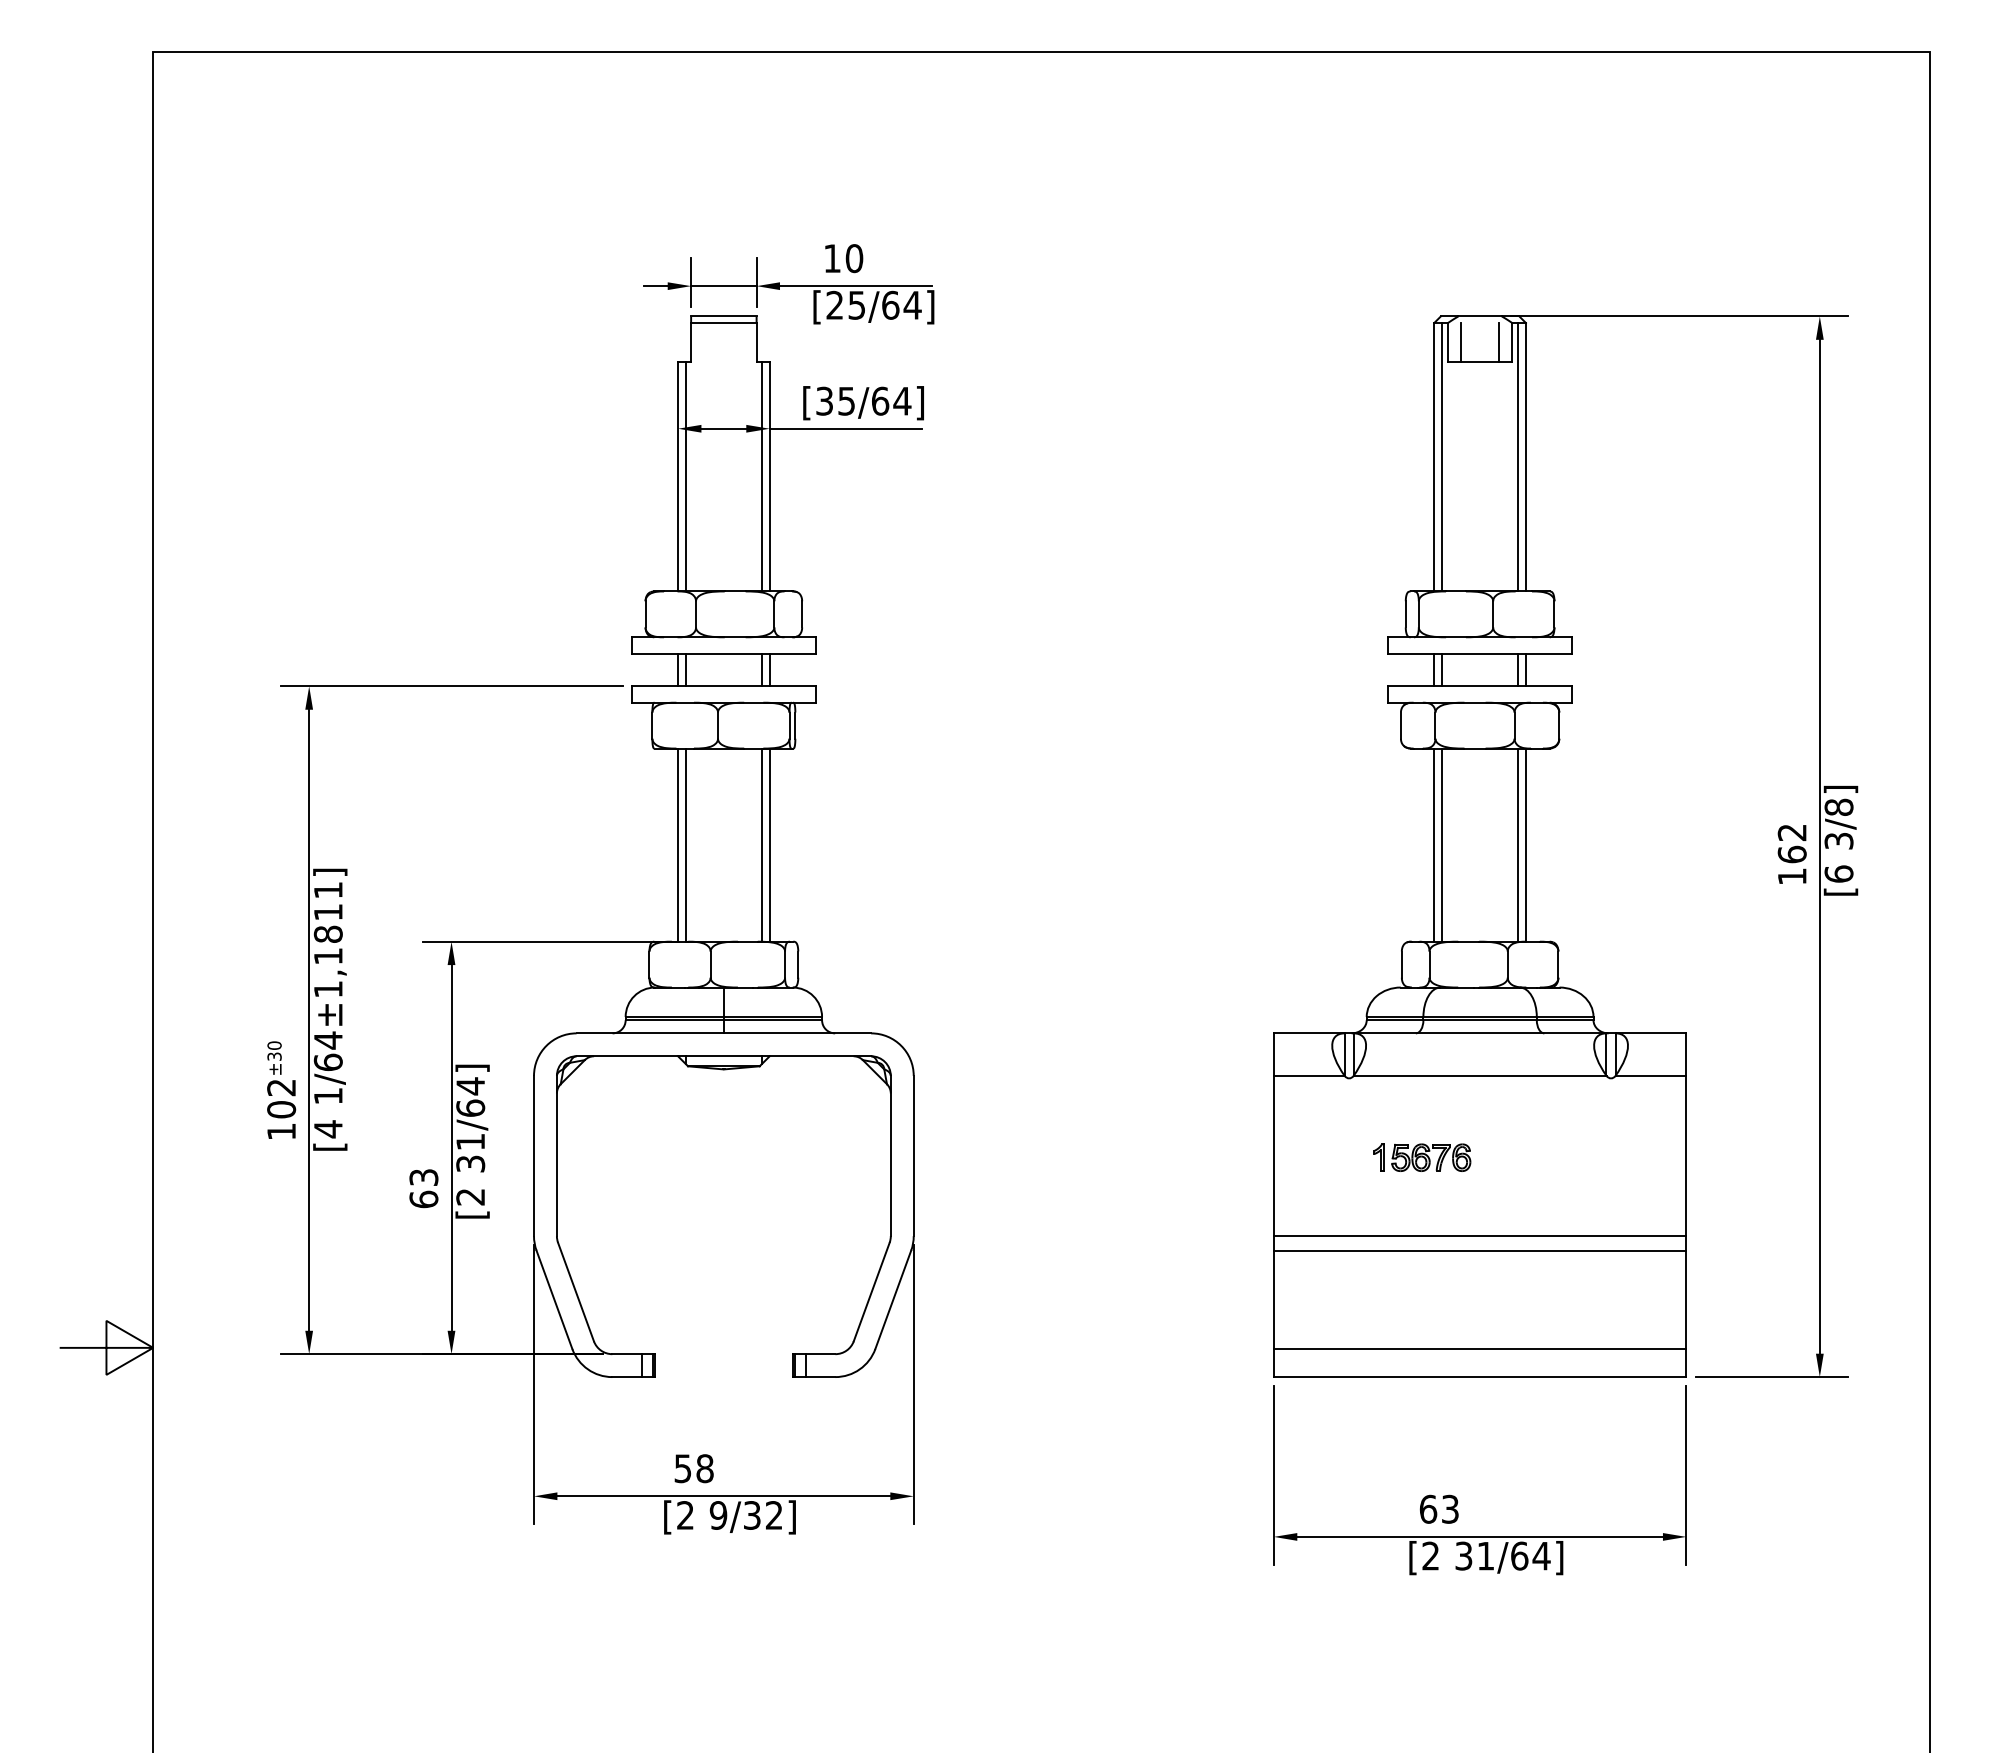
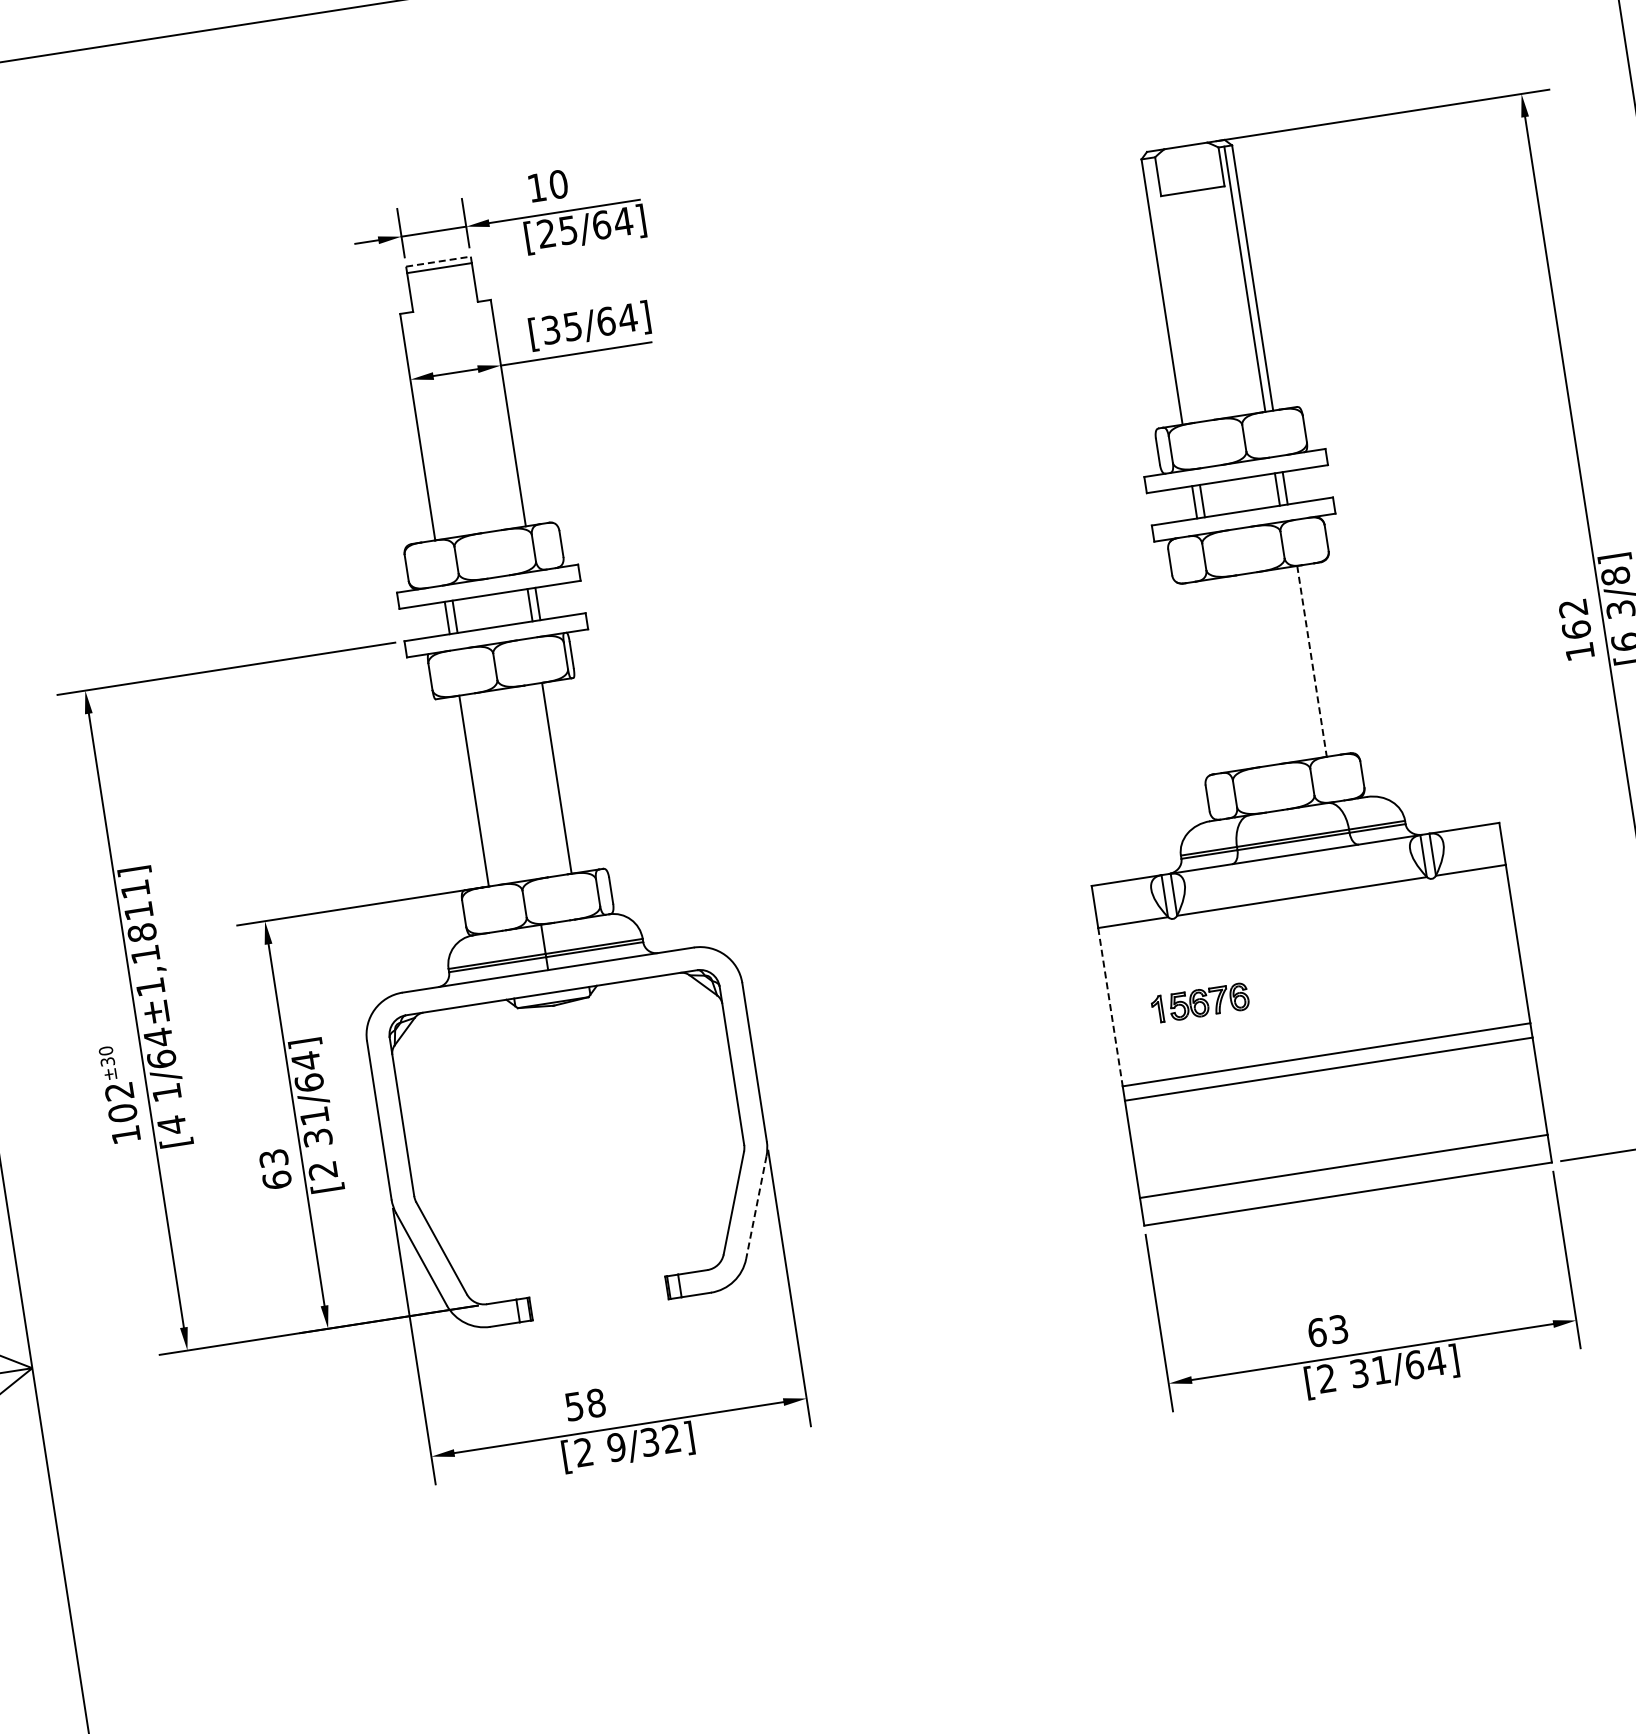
line: (723, 316) -> (438, 261), solid -> dashed
line: (1460, 342) -> (1170, 174), removed
line: (1499, 342) -> (1208, 168), removed
line: (1442, 457) -> (1170, 291), removed
line: (685, 476) -> (425, 425), removed
line: (761, 476) -> (500, 414), removed
line: (685, 844) -> (481, 789), removed
line: (769, 844) -> (564, 776), removed
line: (1434, 844) -> (1221, 674), removed
line: (1442, 844) -> (1229, 673), removed
line: (1518, 844) -> (1304, 661), removed
line: (1525, 845) -> (1311, 661), solid -> dashed
line: (1273, 1156) -> (1110, 1007), solid -> dashed
part: (1422, 1157) -> (1200, 1002), moved
line: (893, 1300) -> (756, 1208), solid -> dashed

